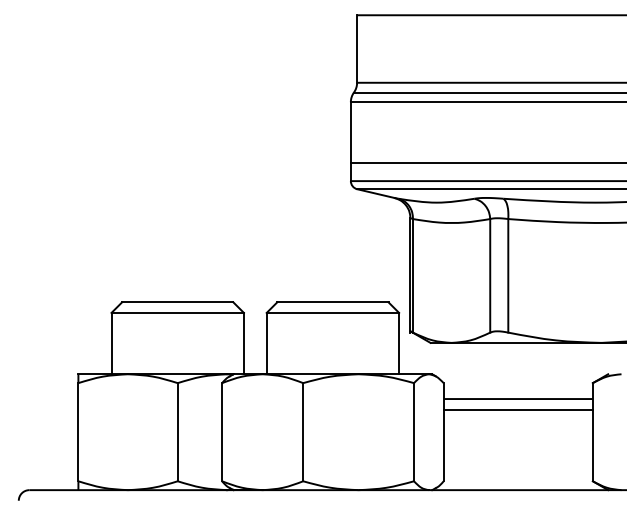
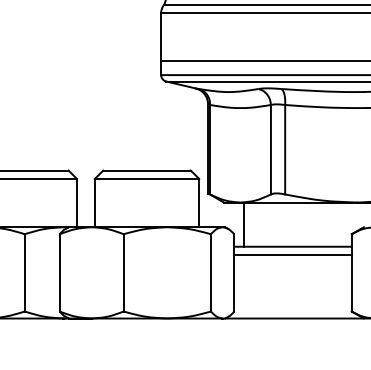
line: (455, 370) -> (243, 224), added

